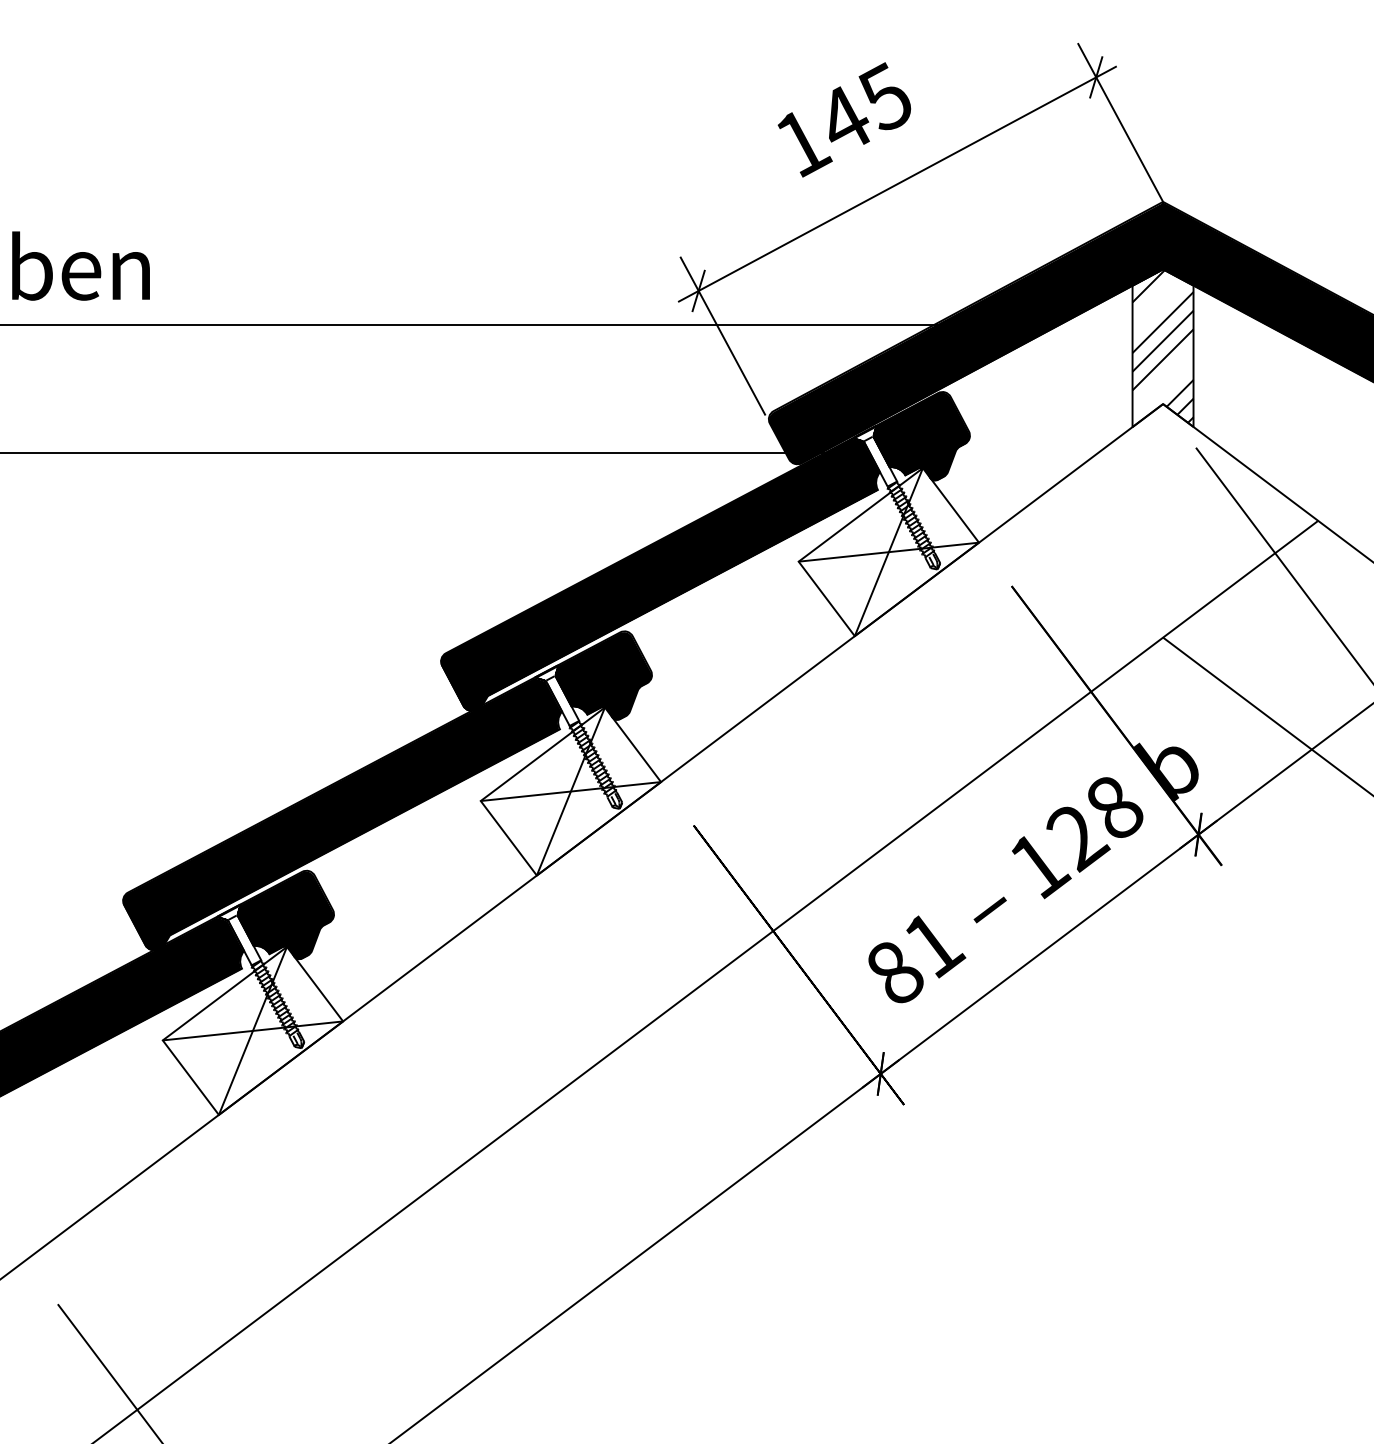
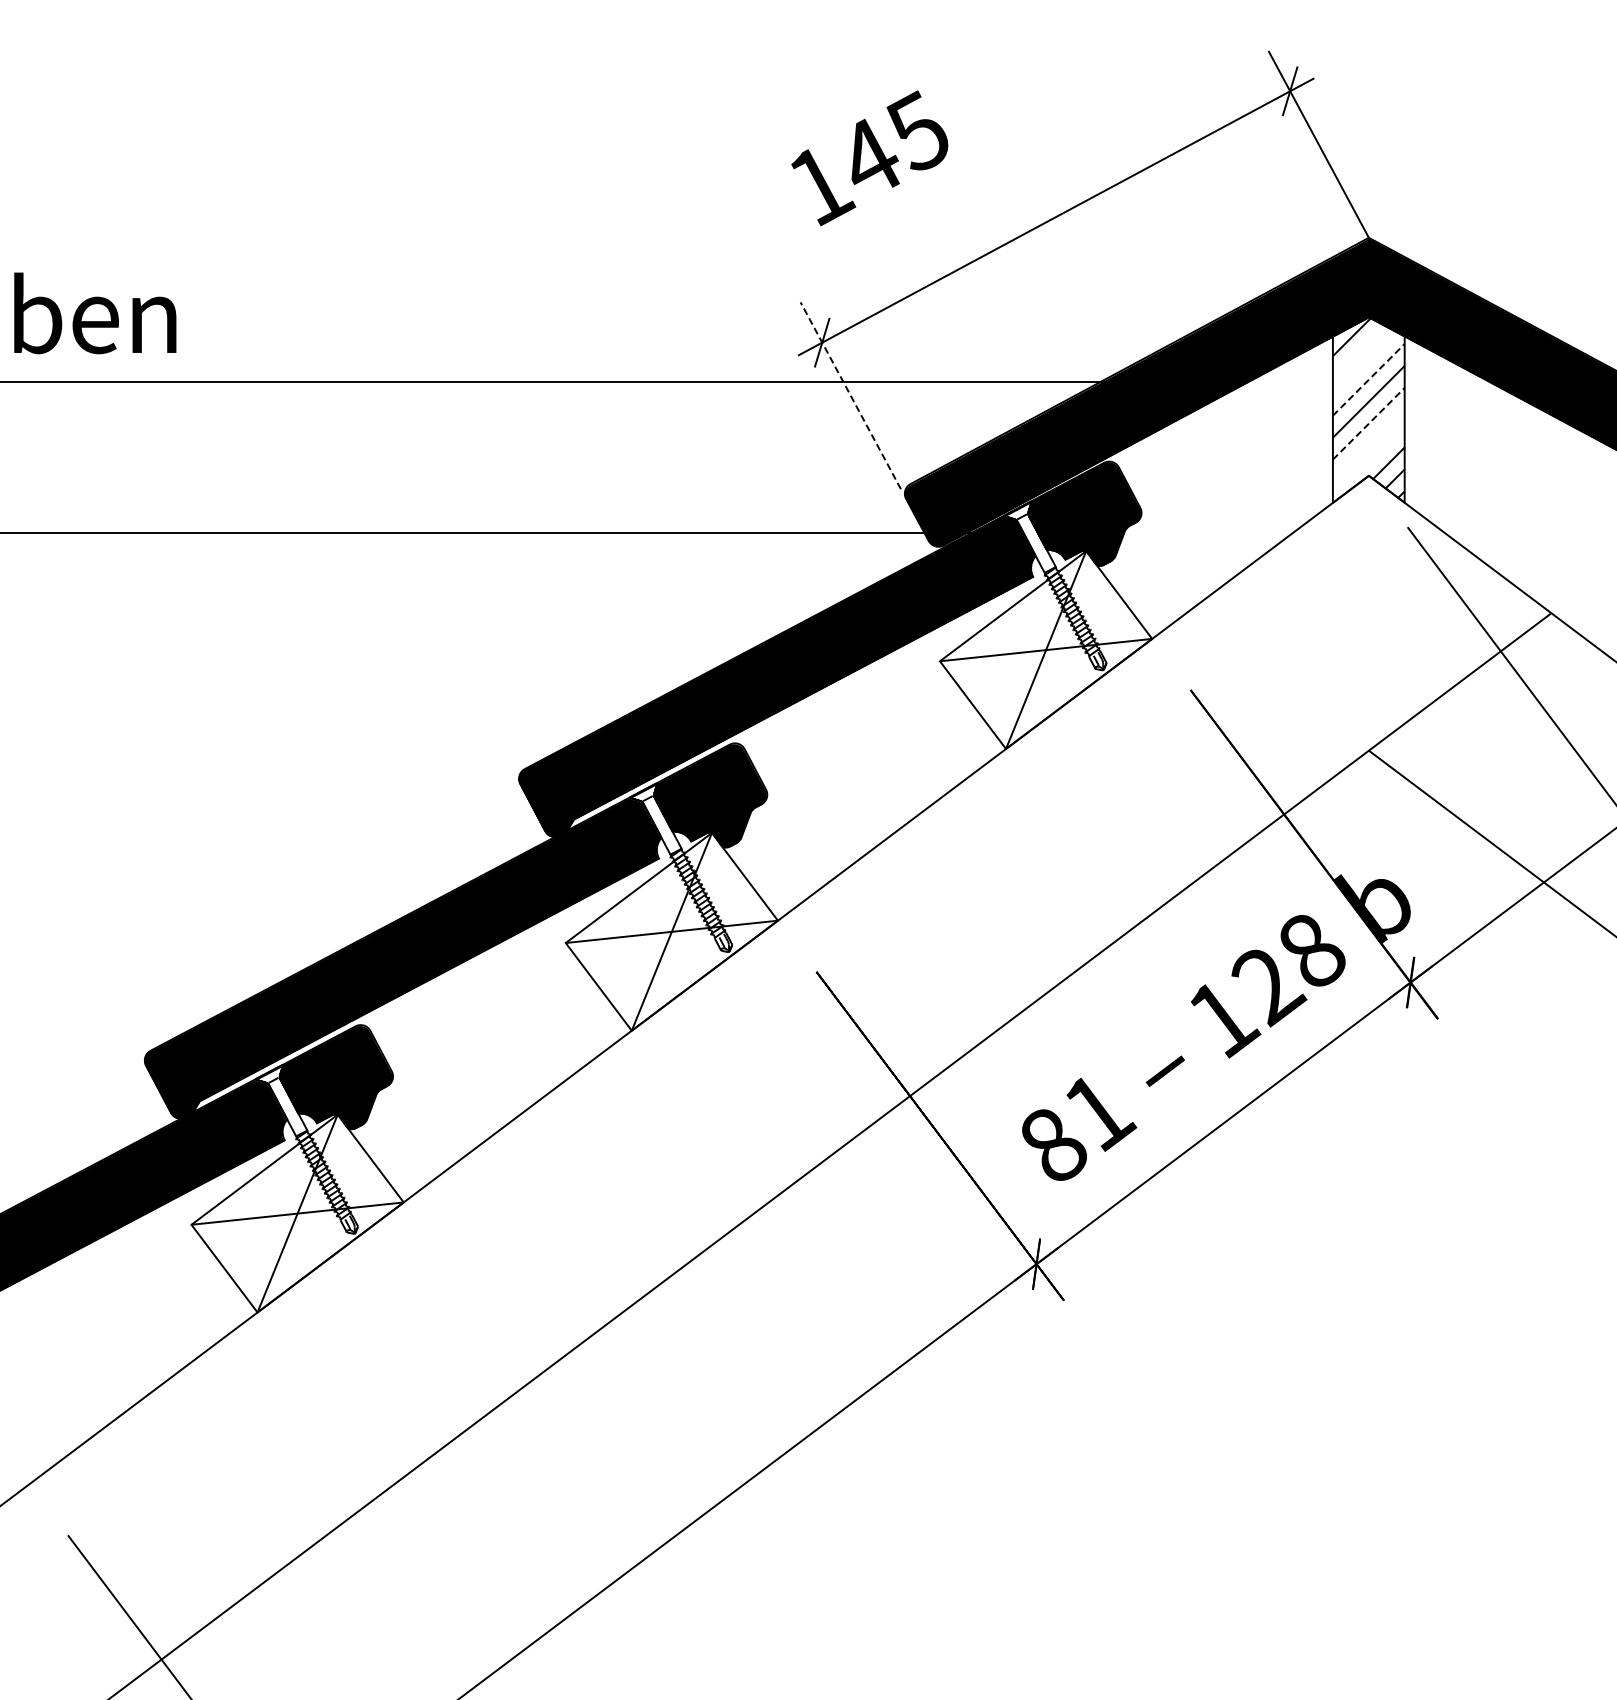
text: (844, 120) -> (869, 158), moved
line: (1163, 322) -> (1369, 379), solid -> dashed
line: (722, 335) -> (850, 395), solid -> dashed
line: (1162, 359) -> (1368, 423), solid -> dashed

